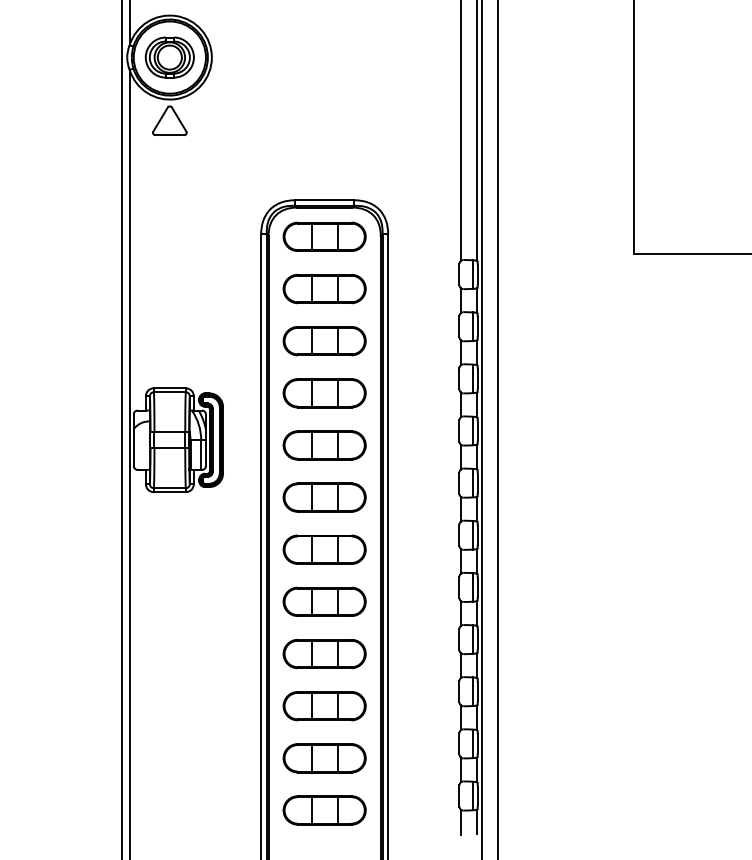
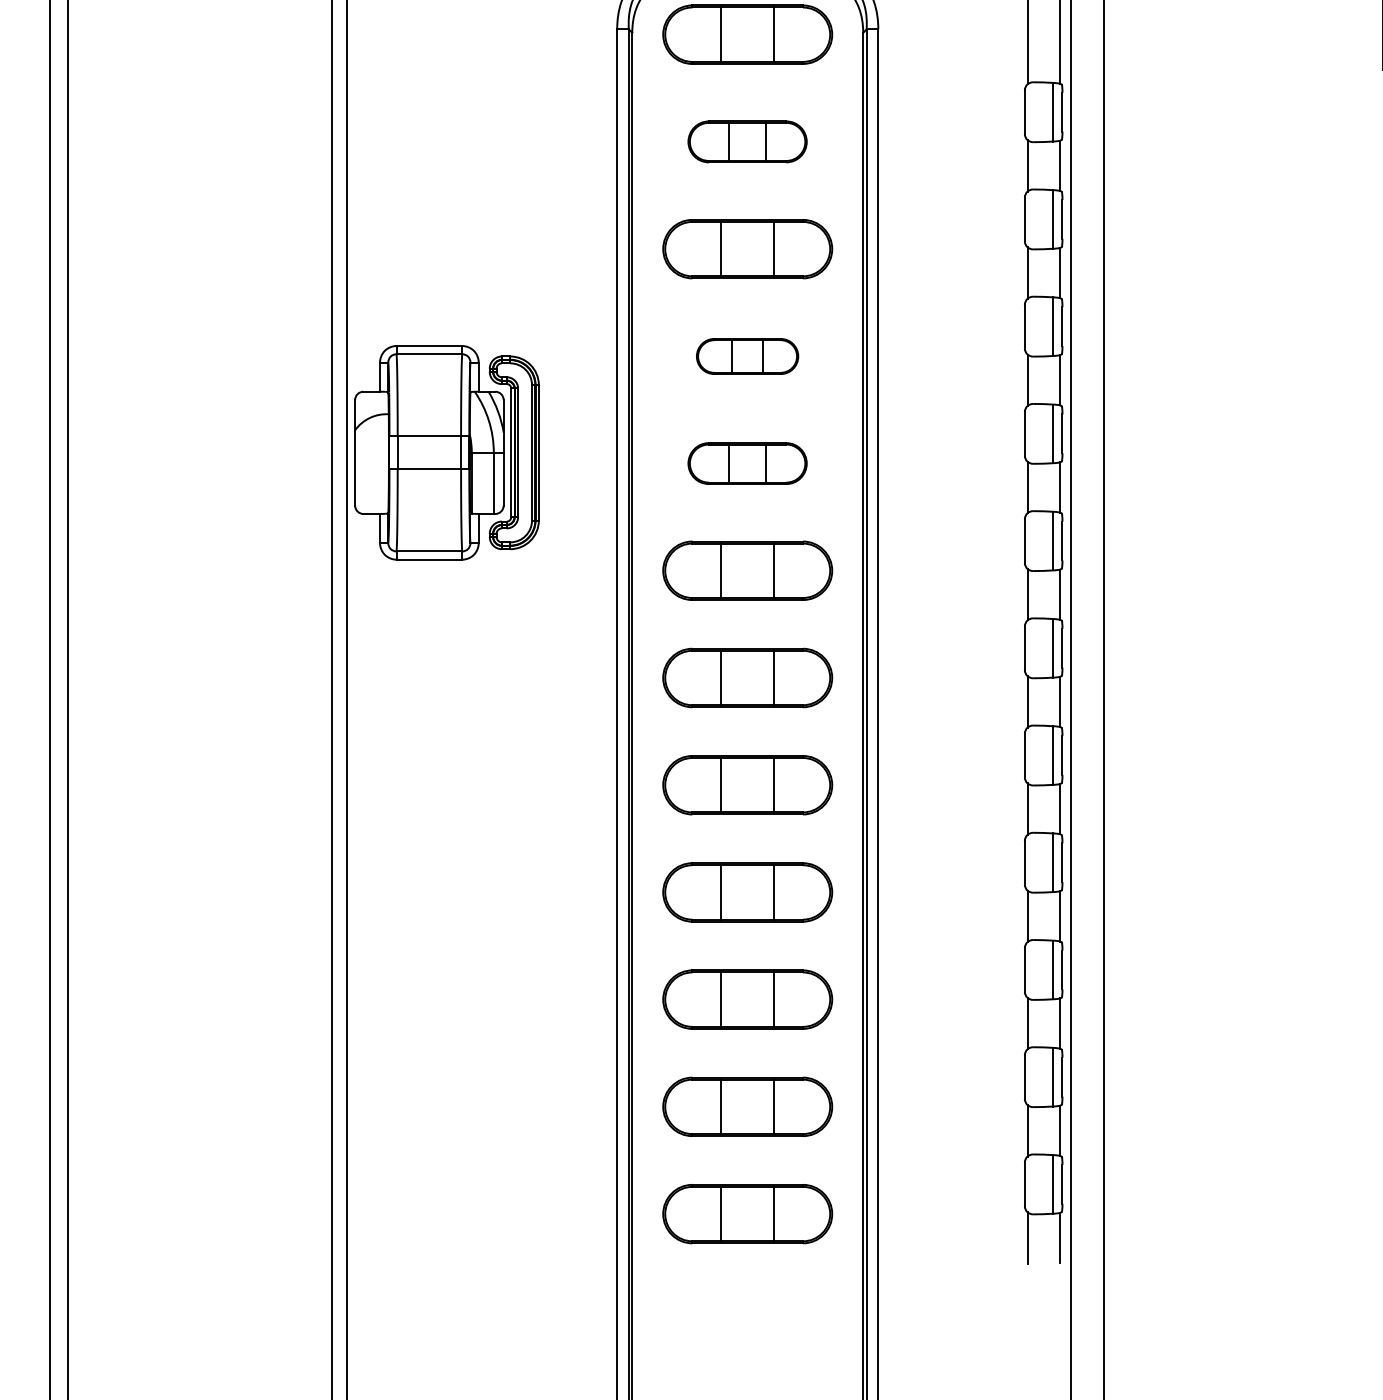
part: (324, 288) -> (747, 140), size x0.7
part: (324, 393) -> (747, 356), size x0.6
part: (324, 445) -> (747, 463), size x0.7

